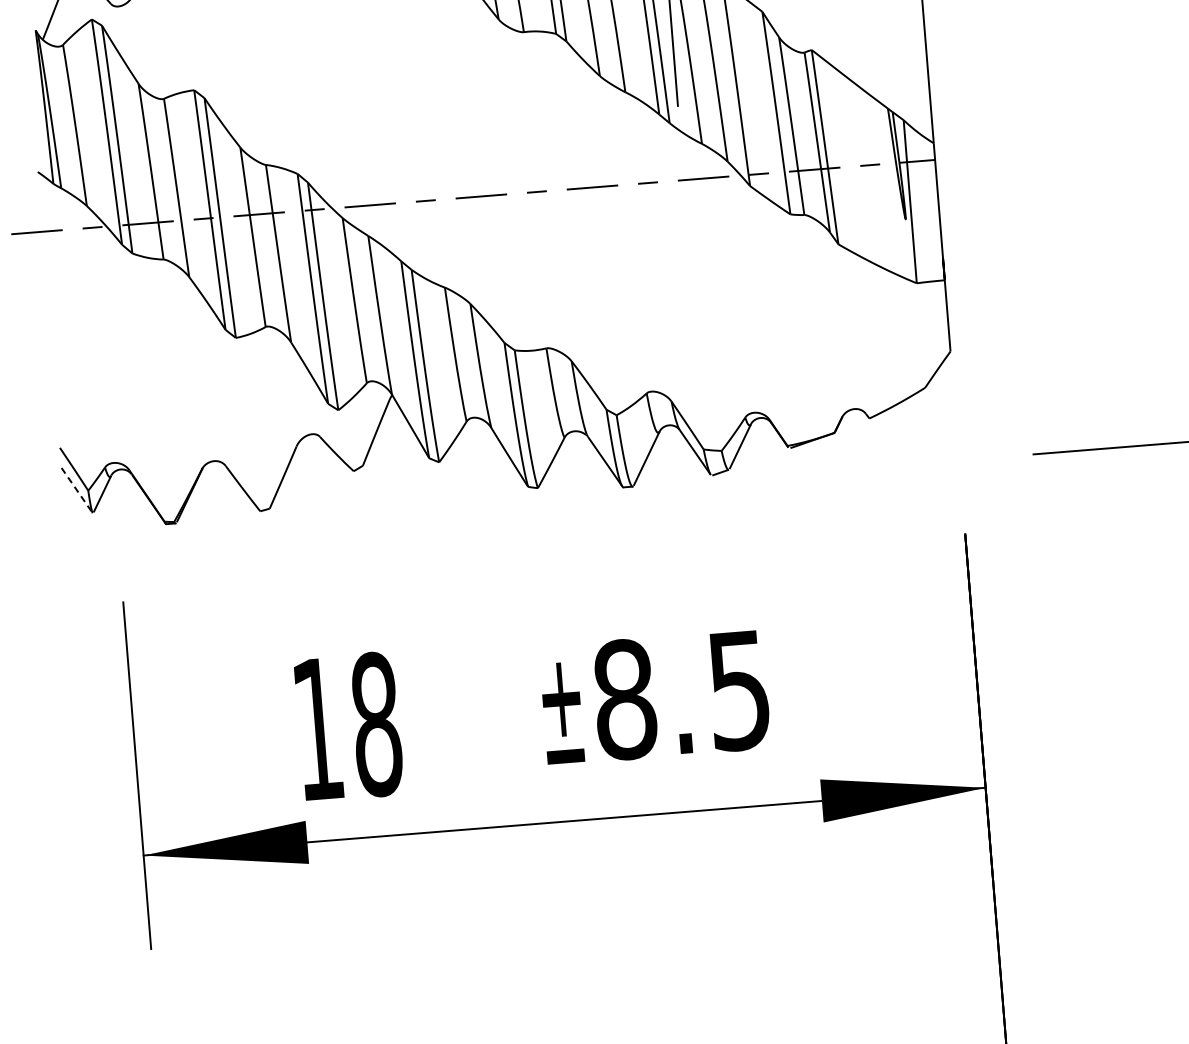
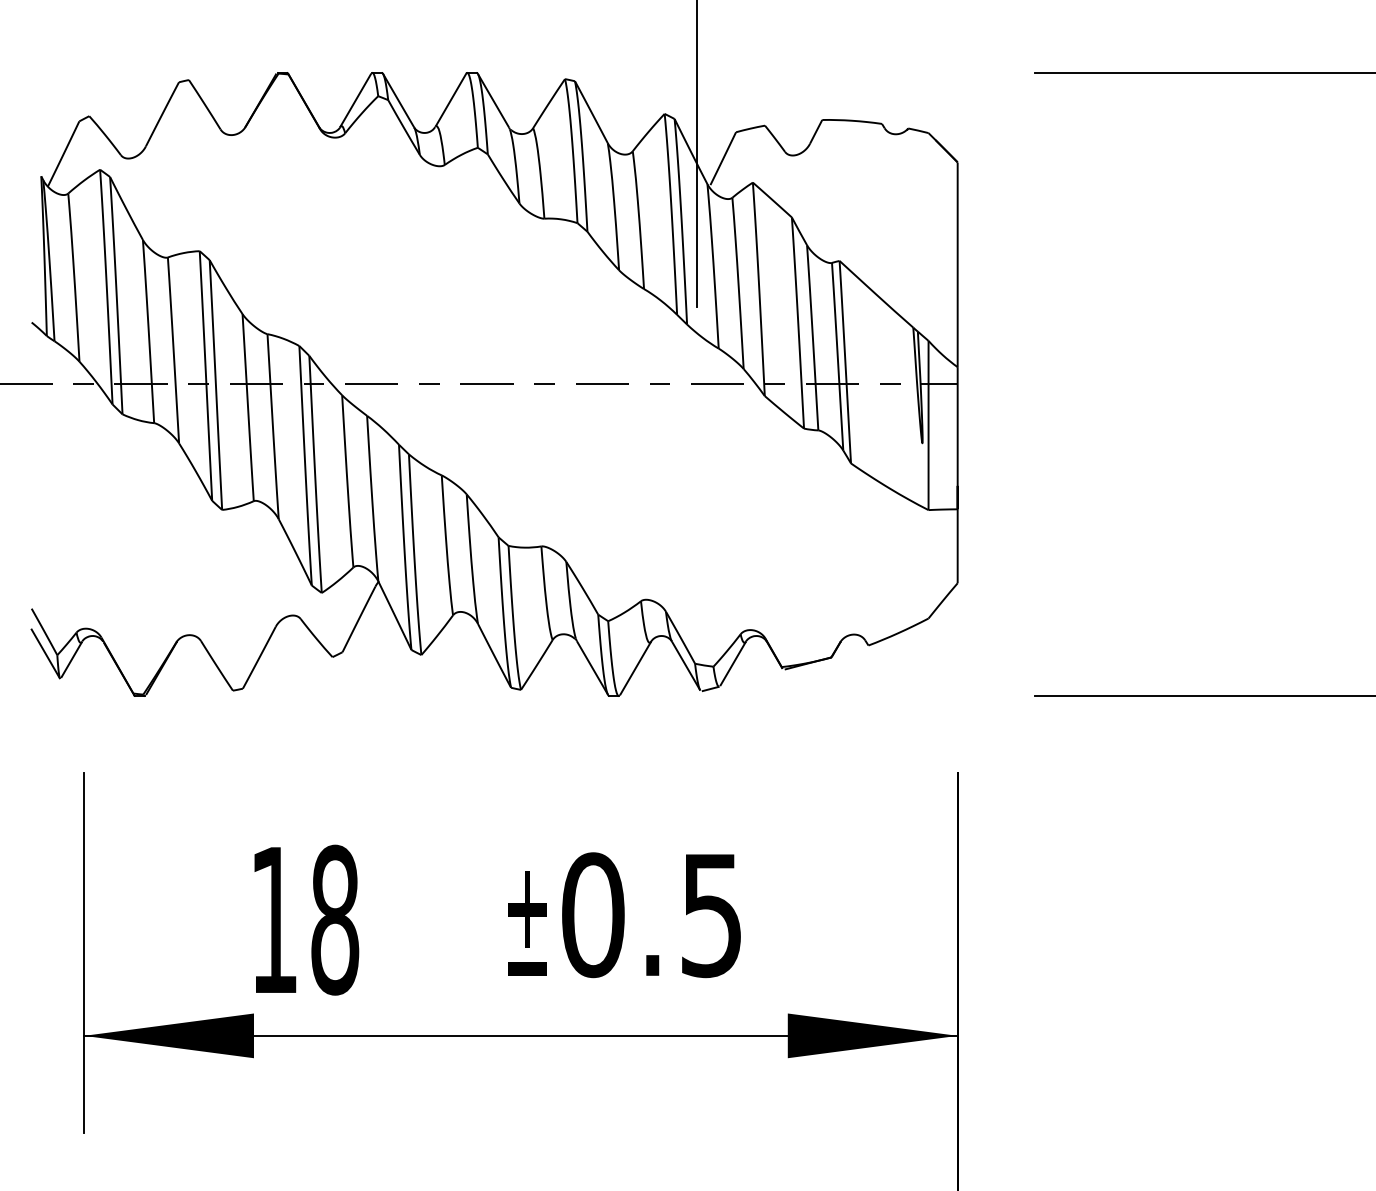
line: (76, 490) -> (45, 654), dashed -> solid
text: (625, 699) -> (593, 914), 8.5 -> 0.5

